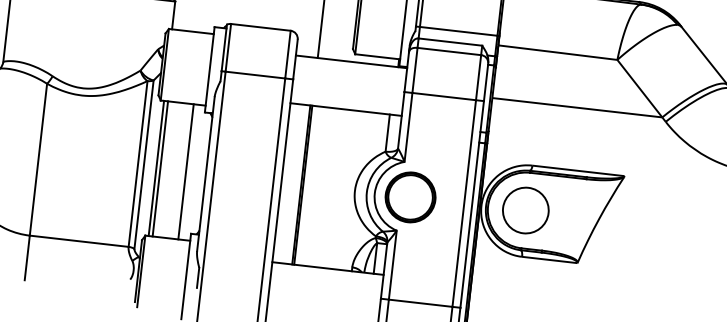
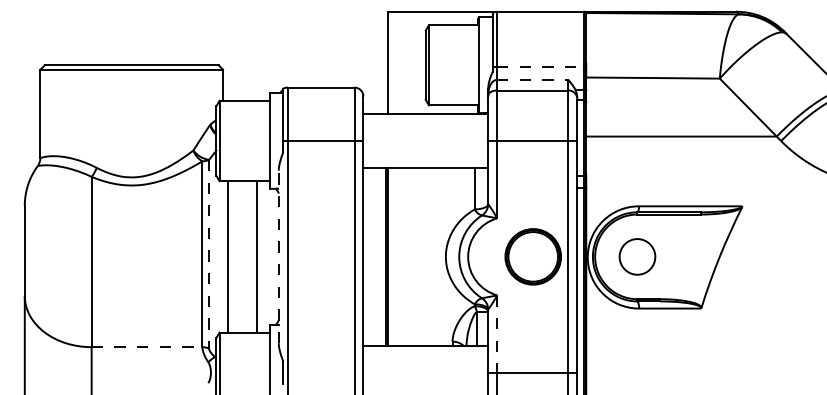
line: (459, 31) -> (541, 67), solid -> dashed
line: (450, 41) -> (532, 79), solid -> dashed
line: (144, 164) -> (209, 254), solid -> dashed
line: (156, 168) -> (223, 256), removed
line: (205, 173) -> (278, 256), solid -> dashed
part: (409, 197) -> (532, 256), moved
circle: (525, 210) -> (637, 256), size x0.7
line: (79, 241) -> (147, 347), solid -> dashed
line: (393, 265) -> (497, 334), solid -> dashed

